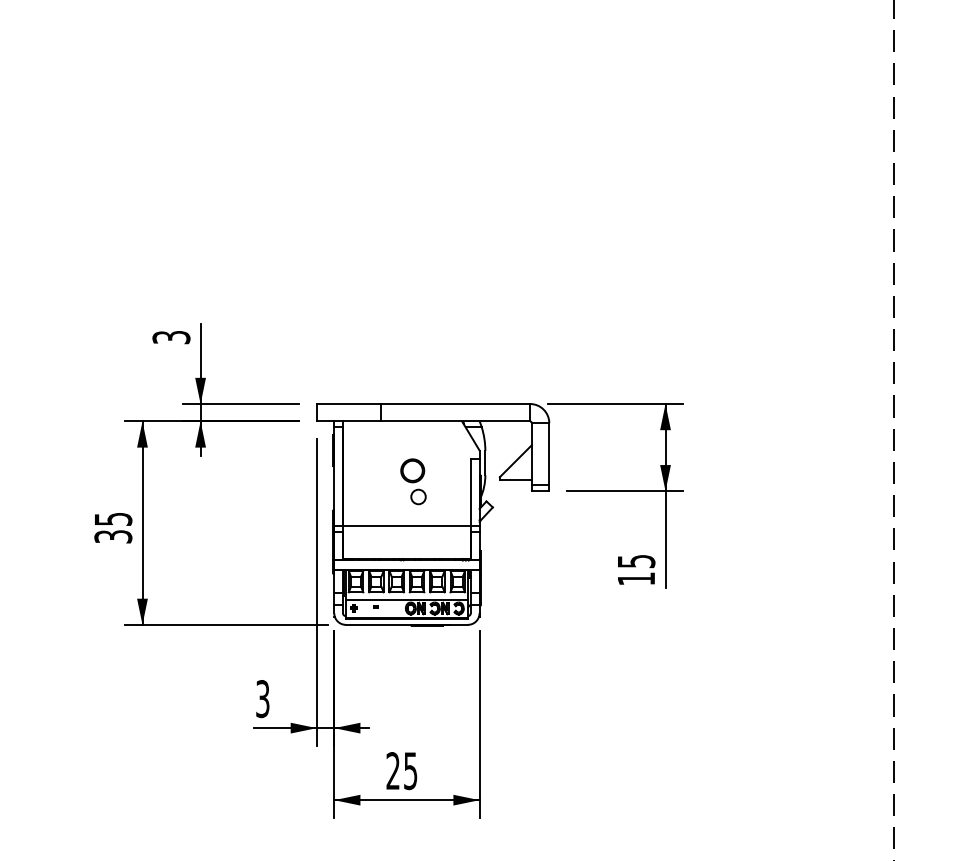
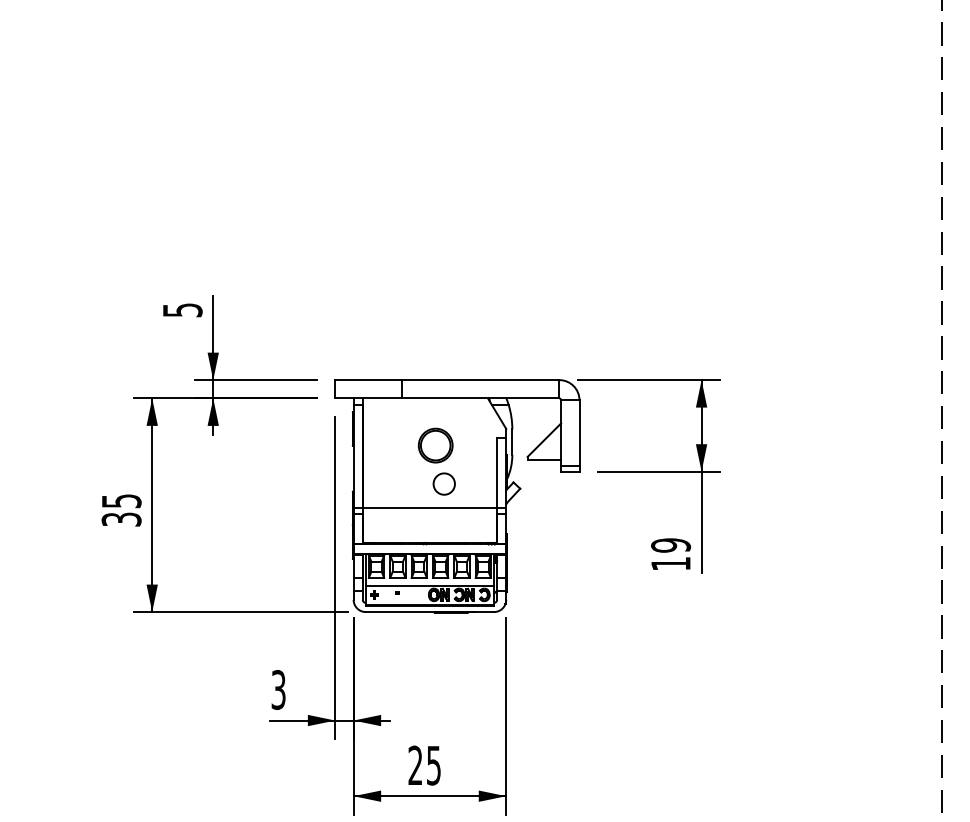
text: (170, 337) -> (181, 310), 3 -> 5
part: (413, 481) -> (436, 461), size x1.4
text: (636, 561) -> (671, 545), 15 -> 19

